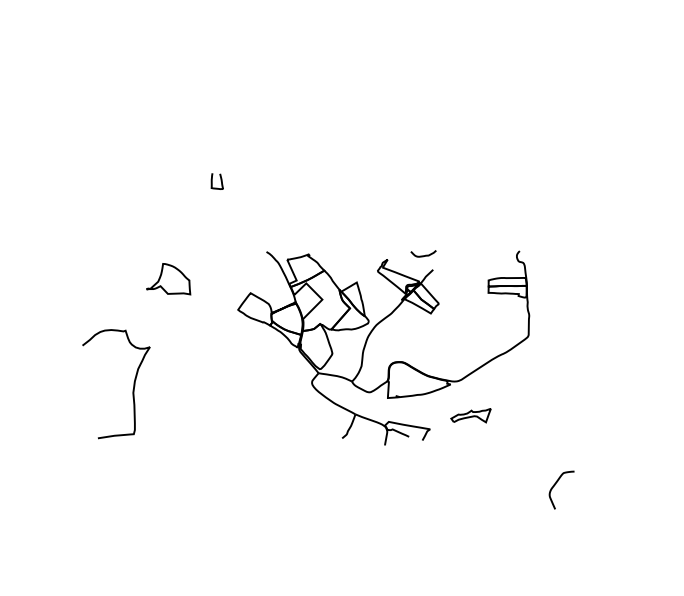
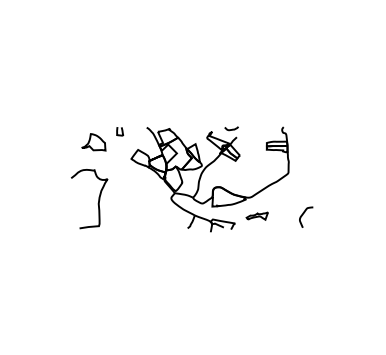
curve: (219, 181) -> (121, 131), moved
curve: (131, 392) -> (97, 203), moved
curve: (556, 486) -> (303, 215), moved

